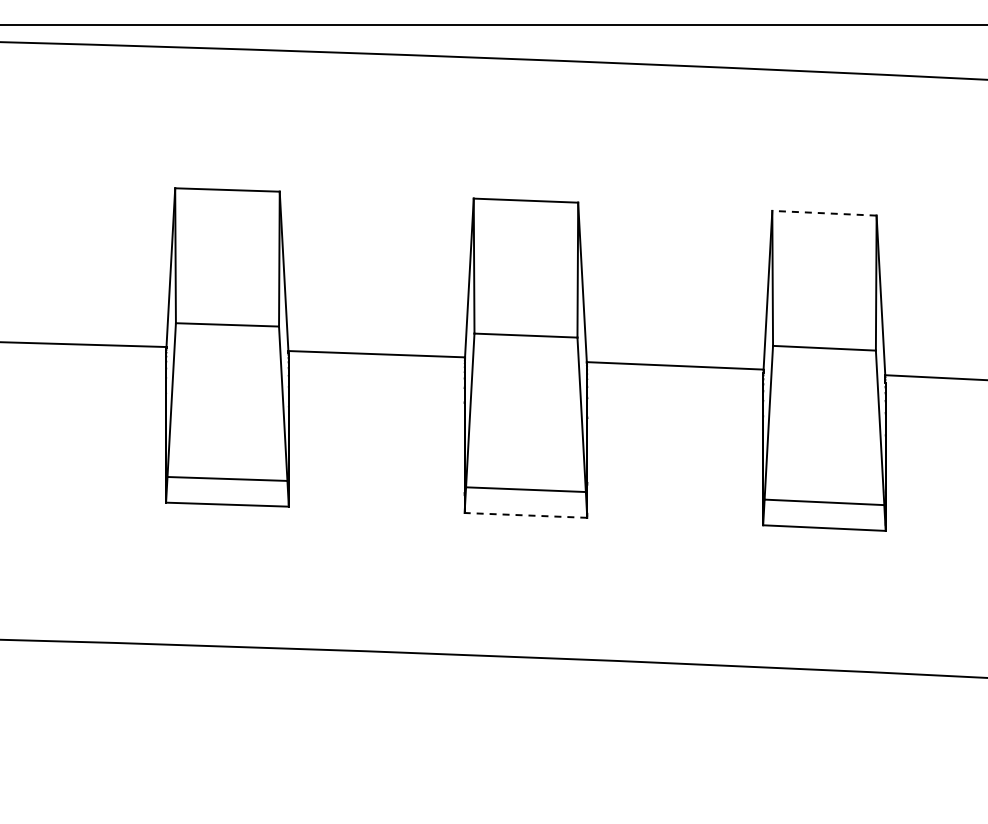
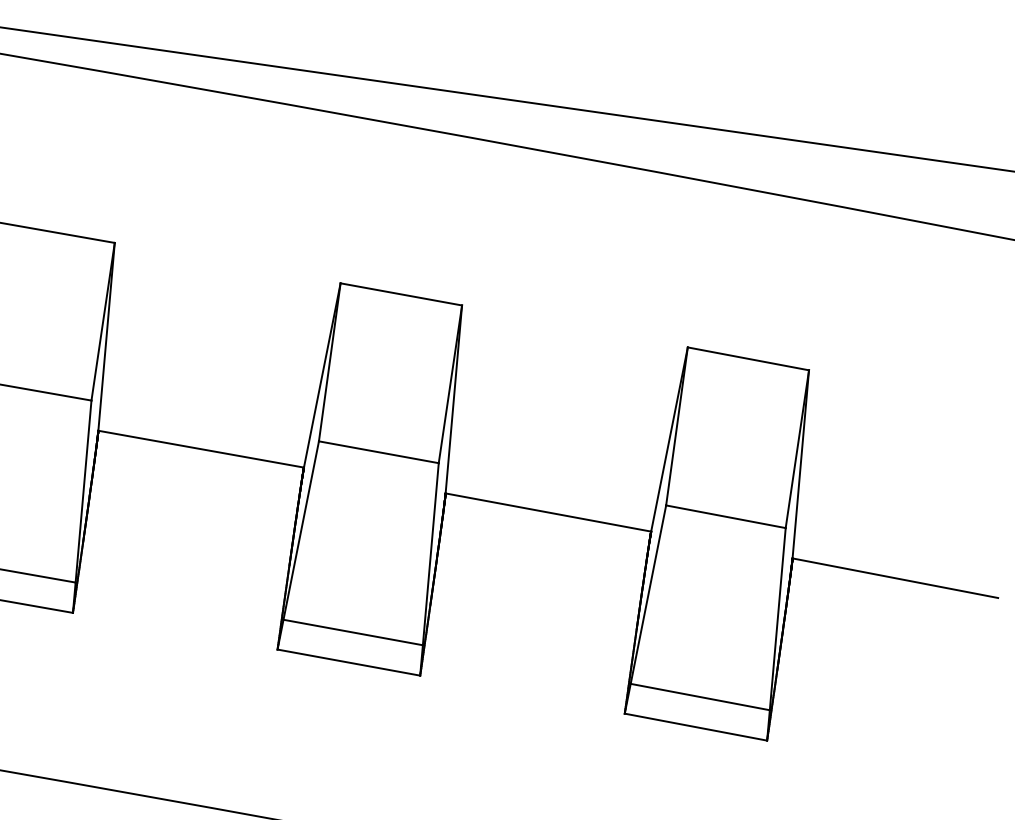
line: (823, 213) -> (747, 358), dashed -> solid
line: (525, 515) -> (348, 662), dashed -> solid

